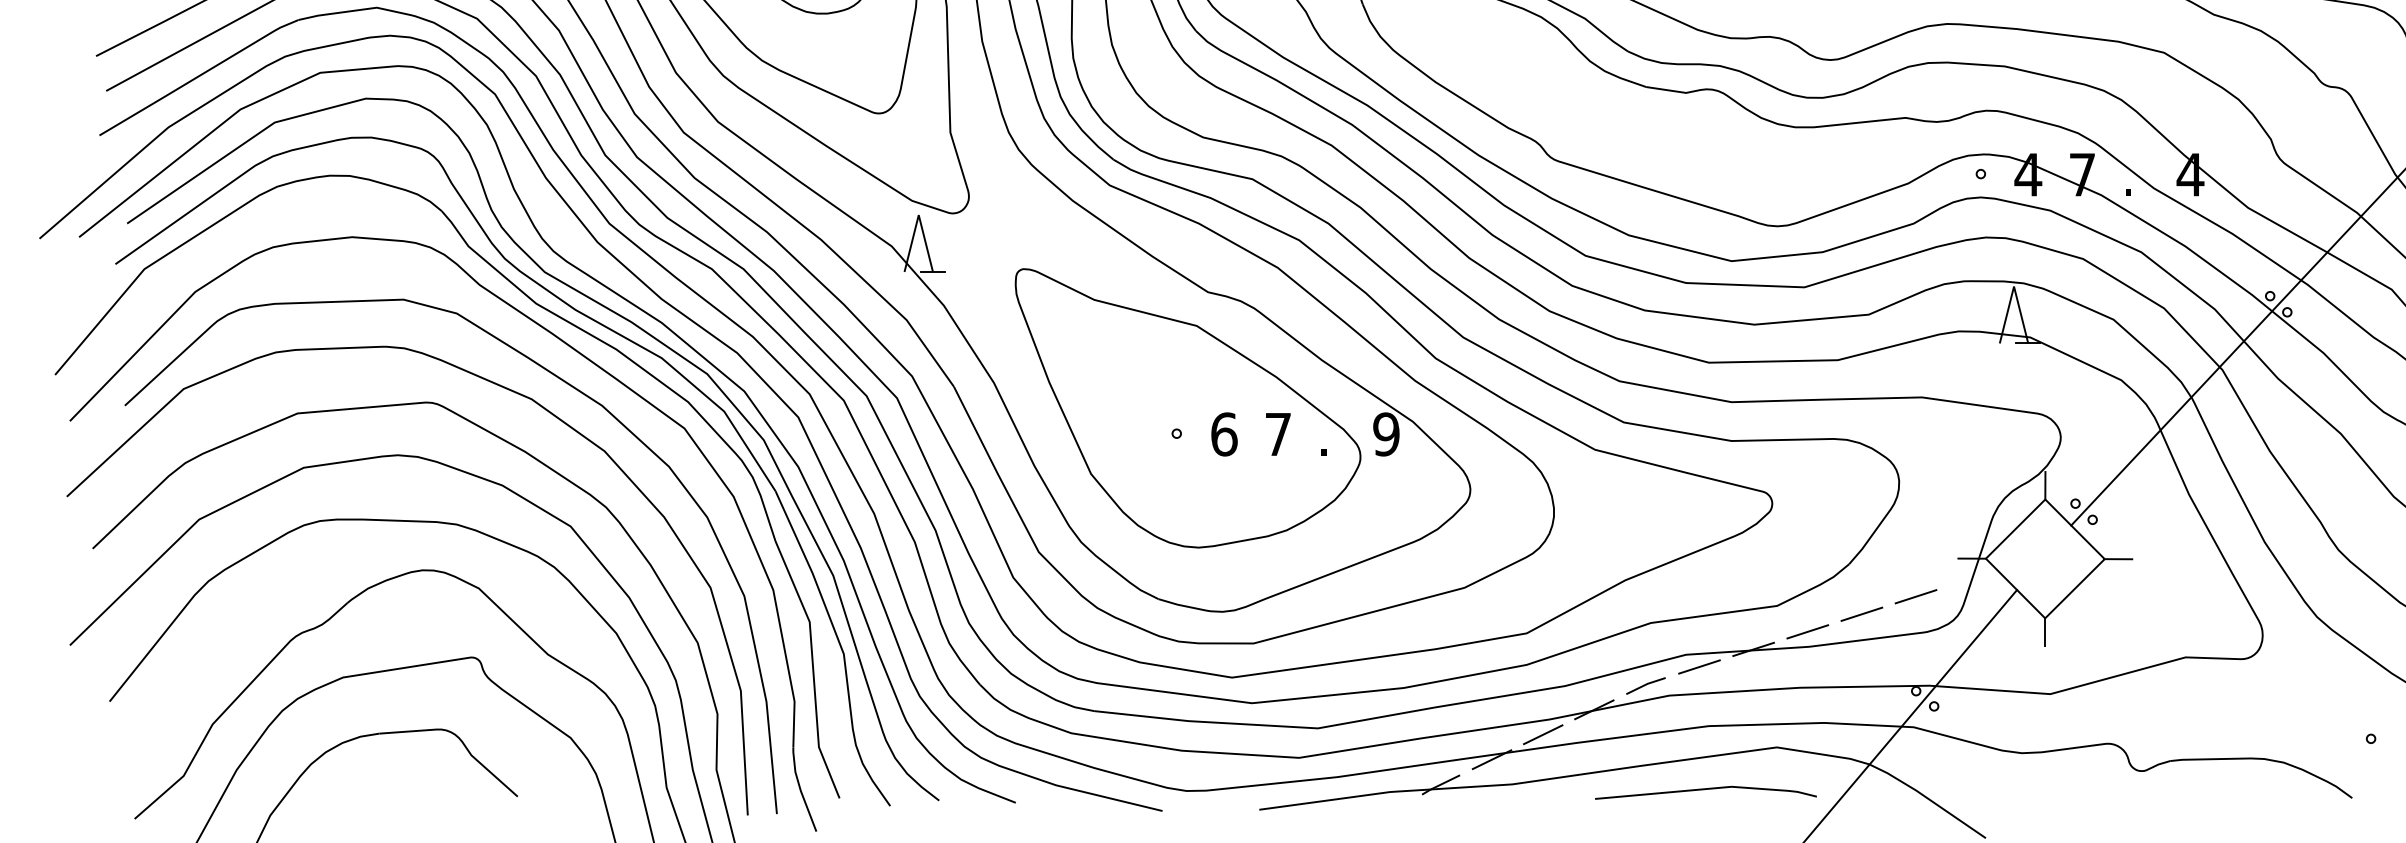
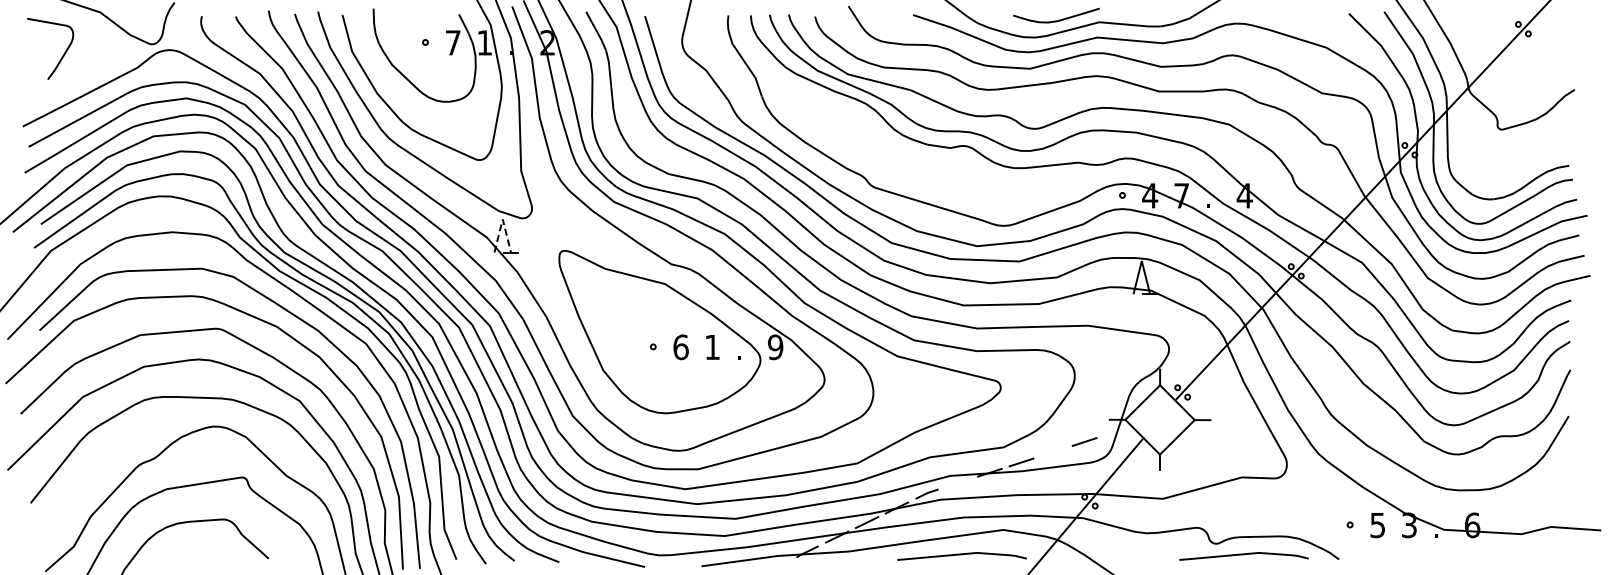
line: (918, 215) -> (502, 219), solid -> dashed
text: (1278, 433) -> (712, 346), 7 -> 1
line: (1860, 614) -> (1052, 452), removed
line: (1699, 666) -> (958, 482), removed
line: (2188, 791) -> (1243, 555), added

